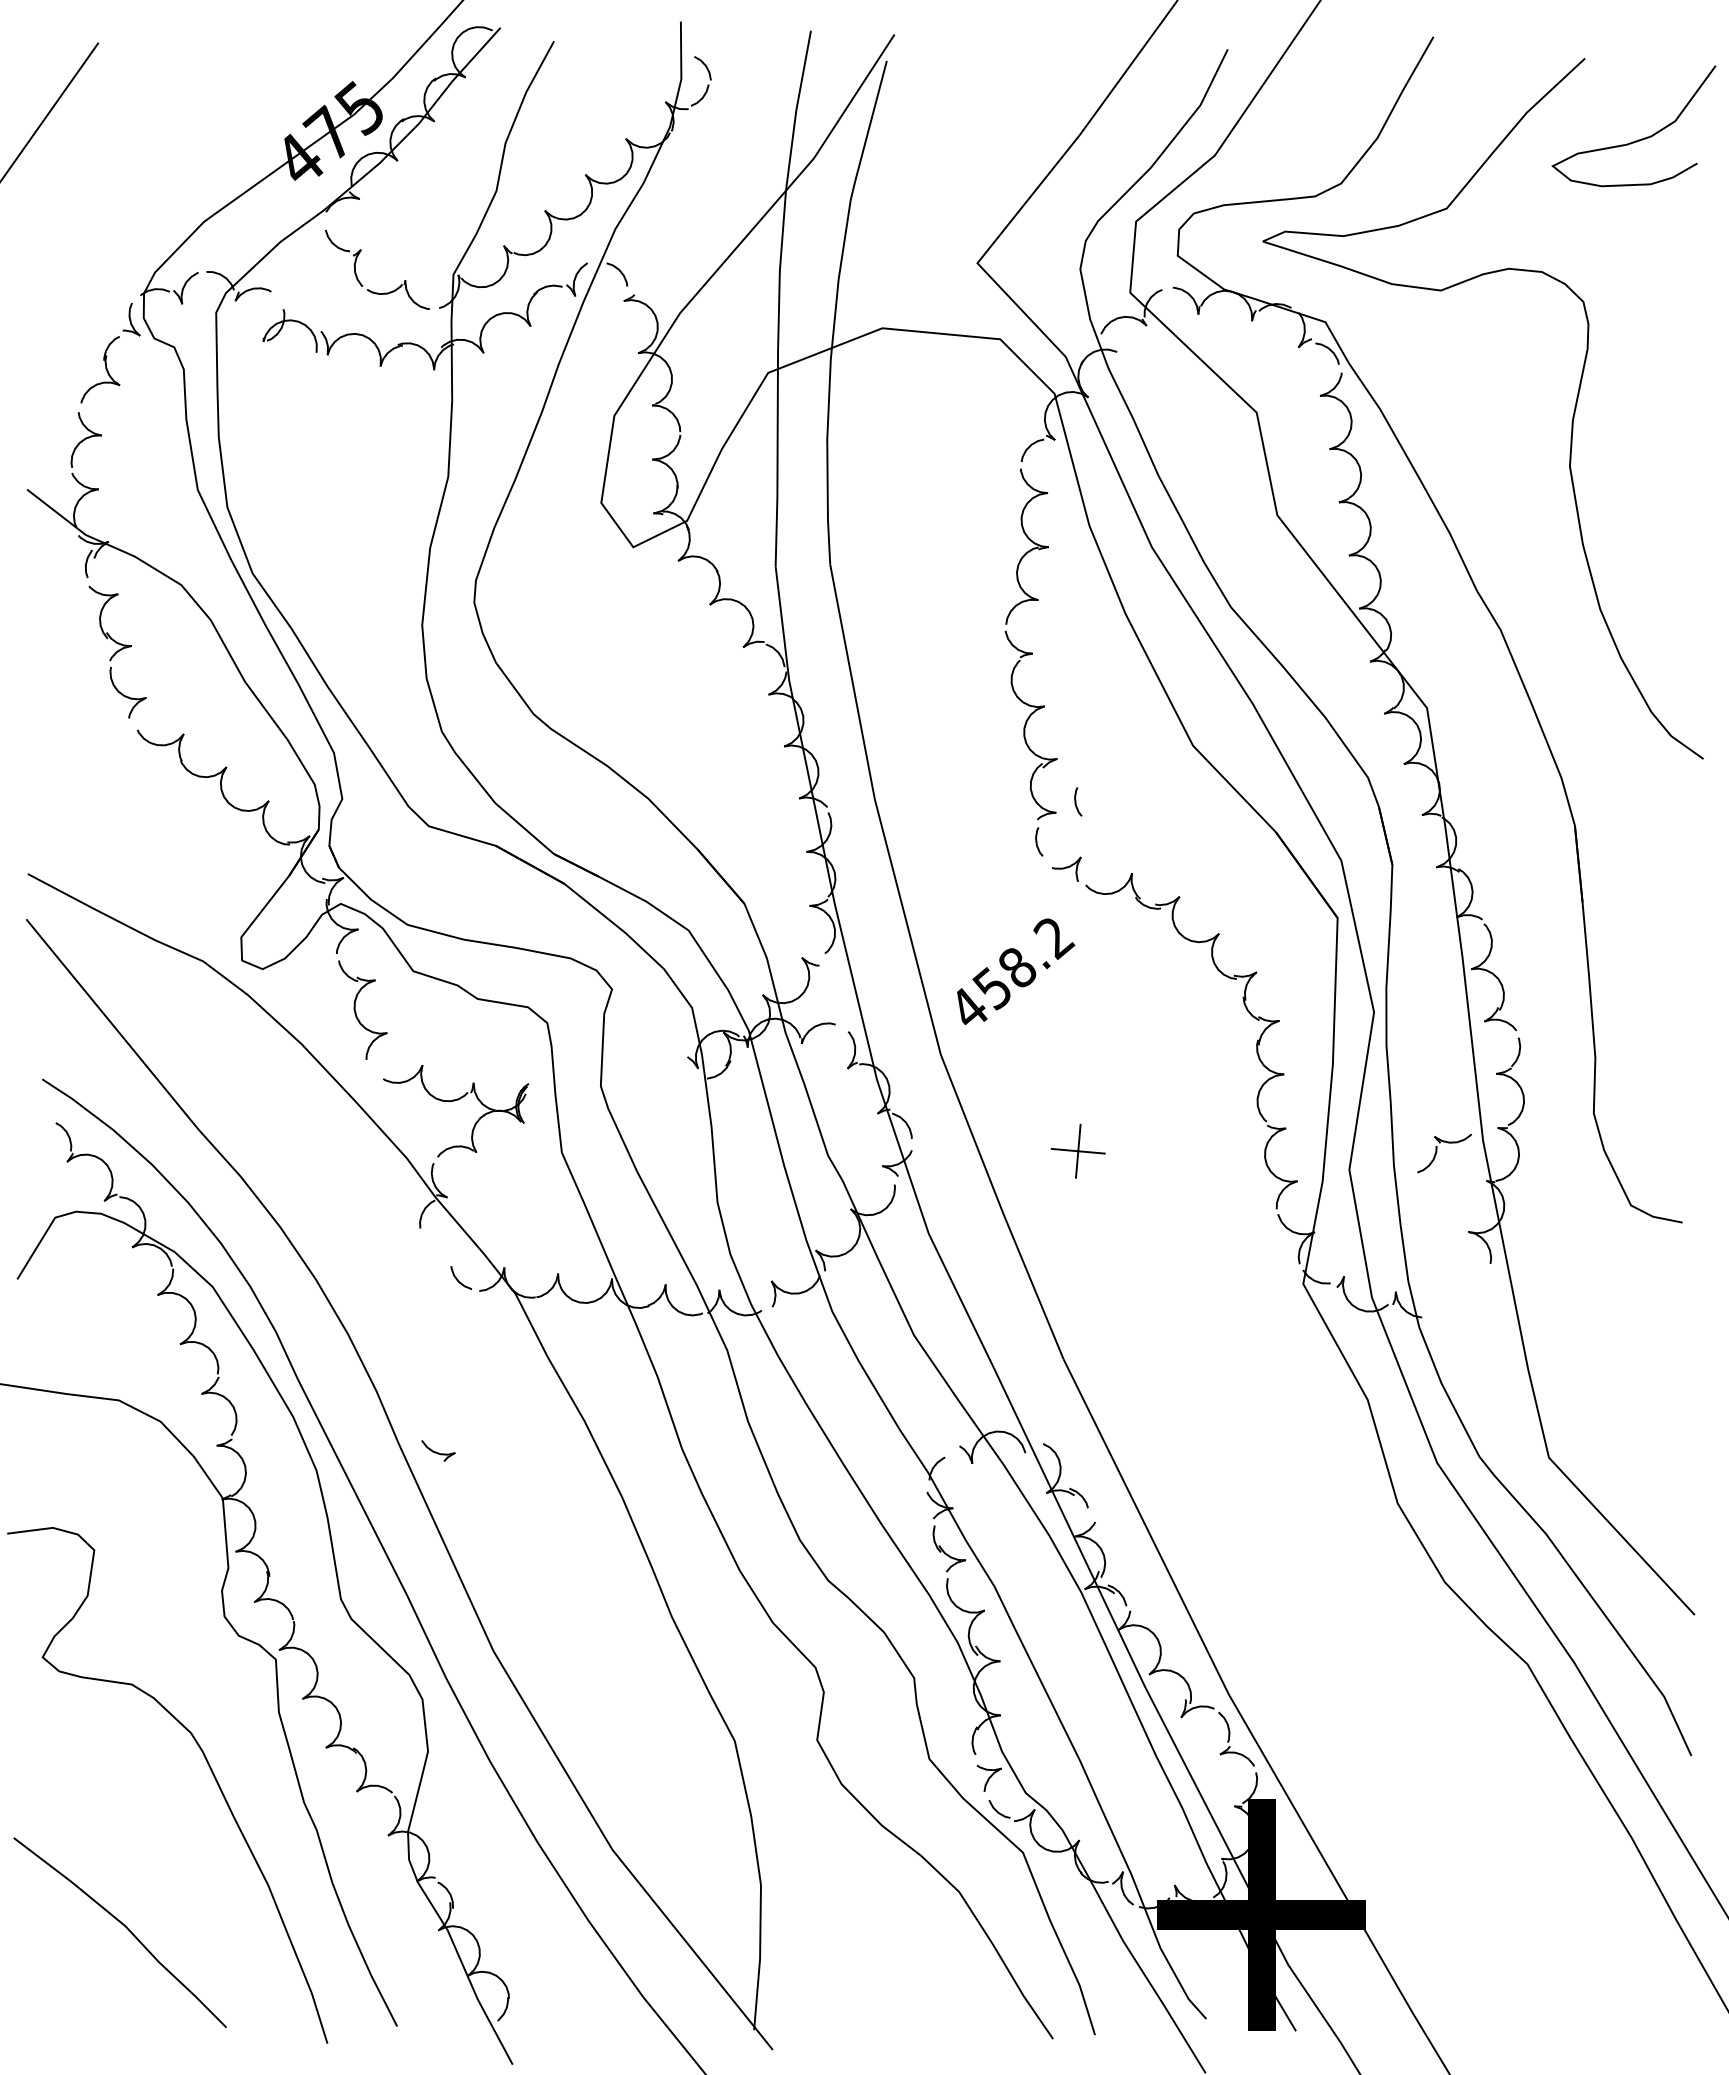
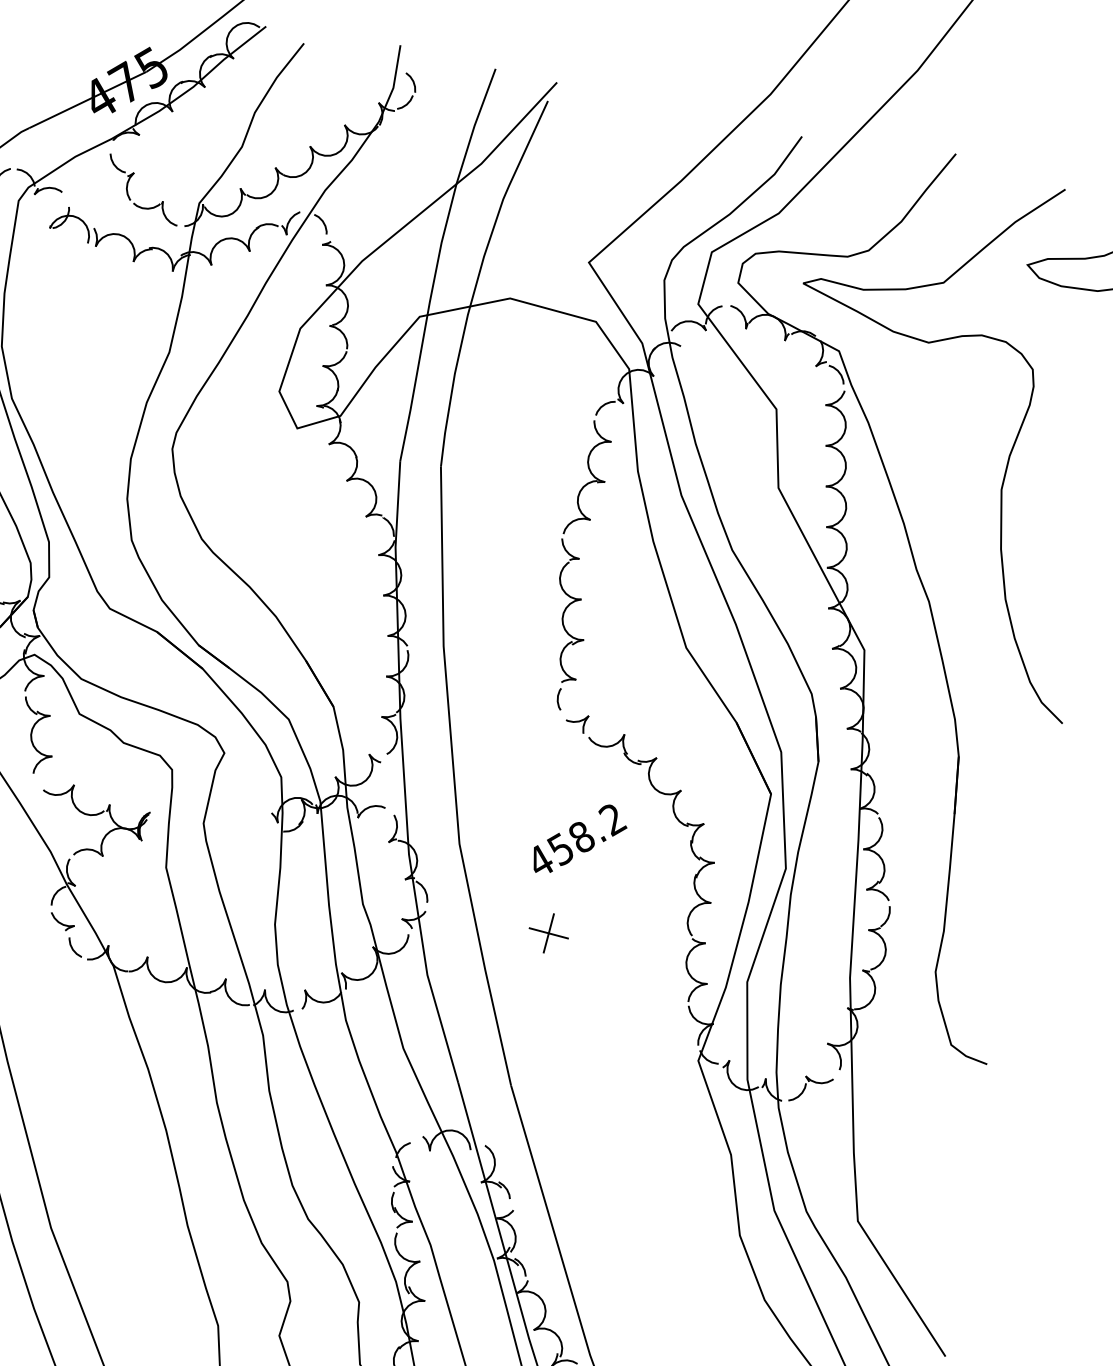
curve: (1076, 801) -> (592, 674), removed
text: (1016, 971) -> (580, 839), moved
part: (1437, 1152) -> (805, 1088), moved
part: (438, 1450) -> (62, 921), moved

